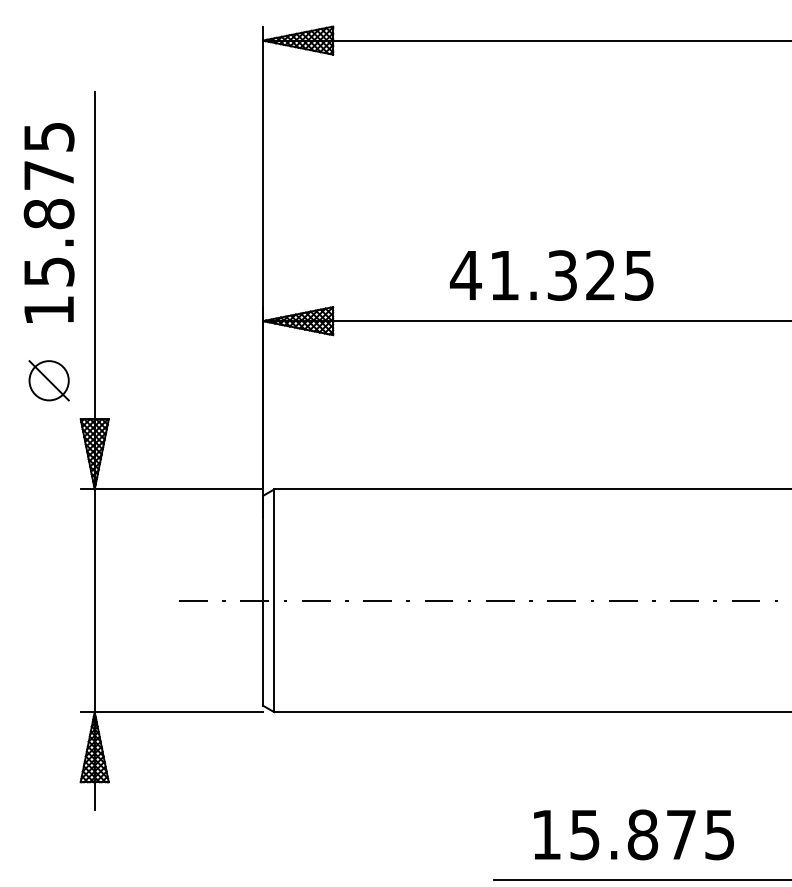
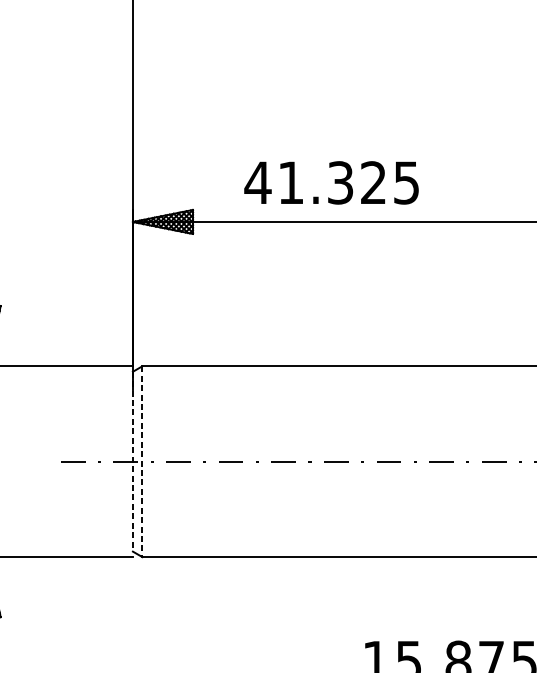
text: (551, 275) -> (331, 182), moved
line: (263, 600) -> (133, 461), solid -> dashed
line: (274, 601) -> (142, 462), solid -> dashed

